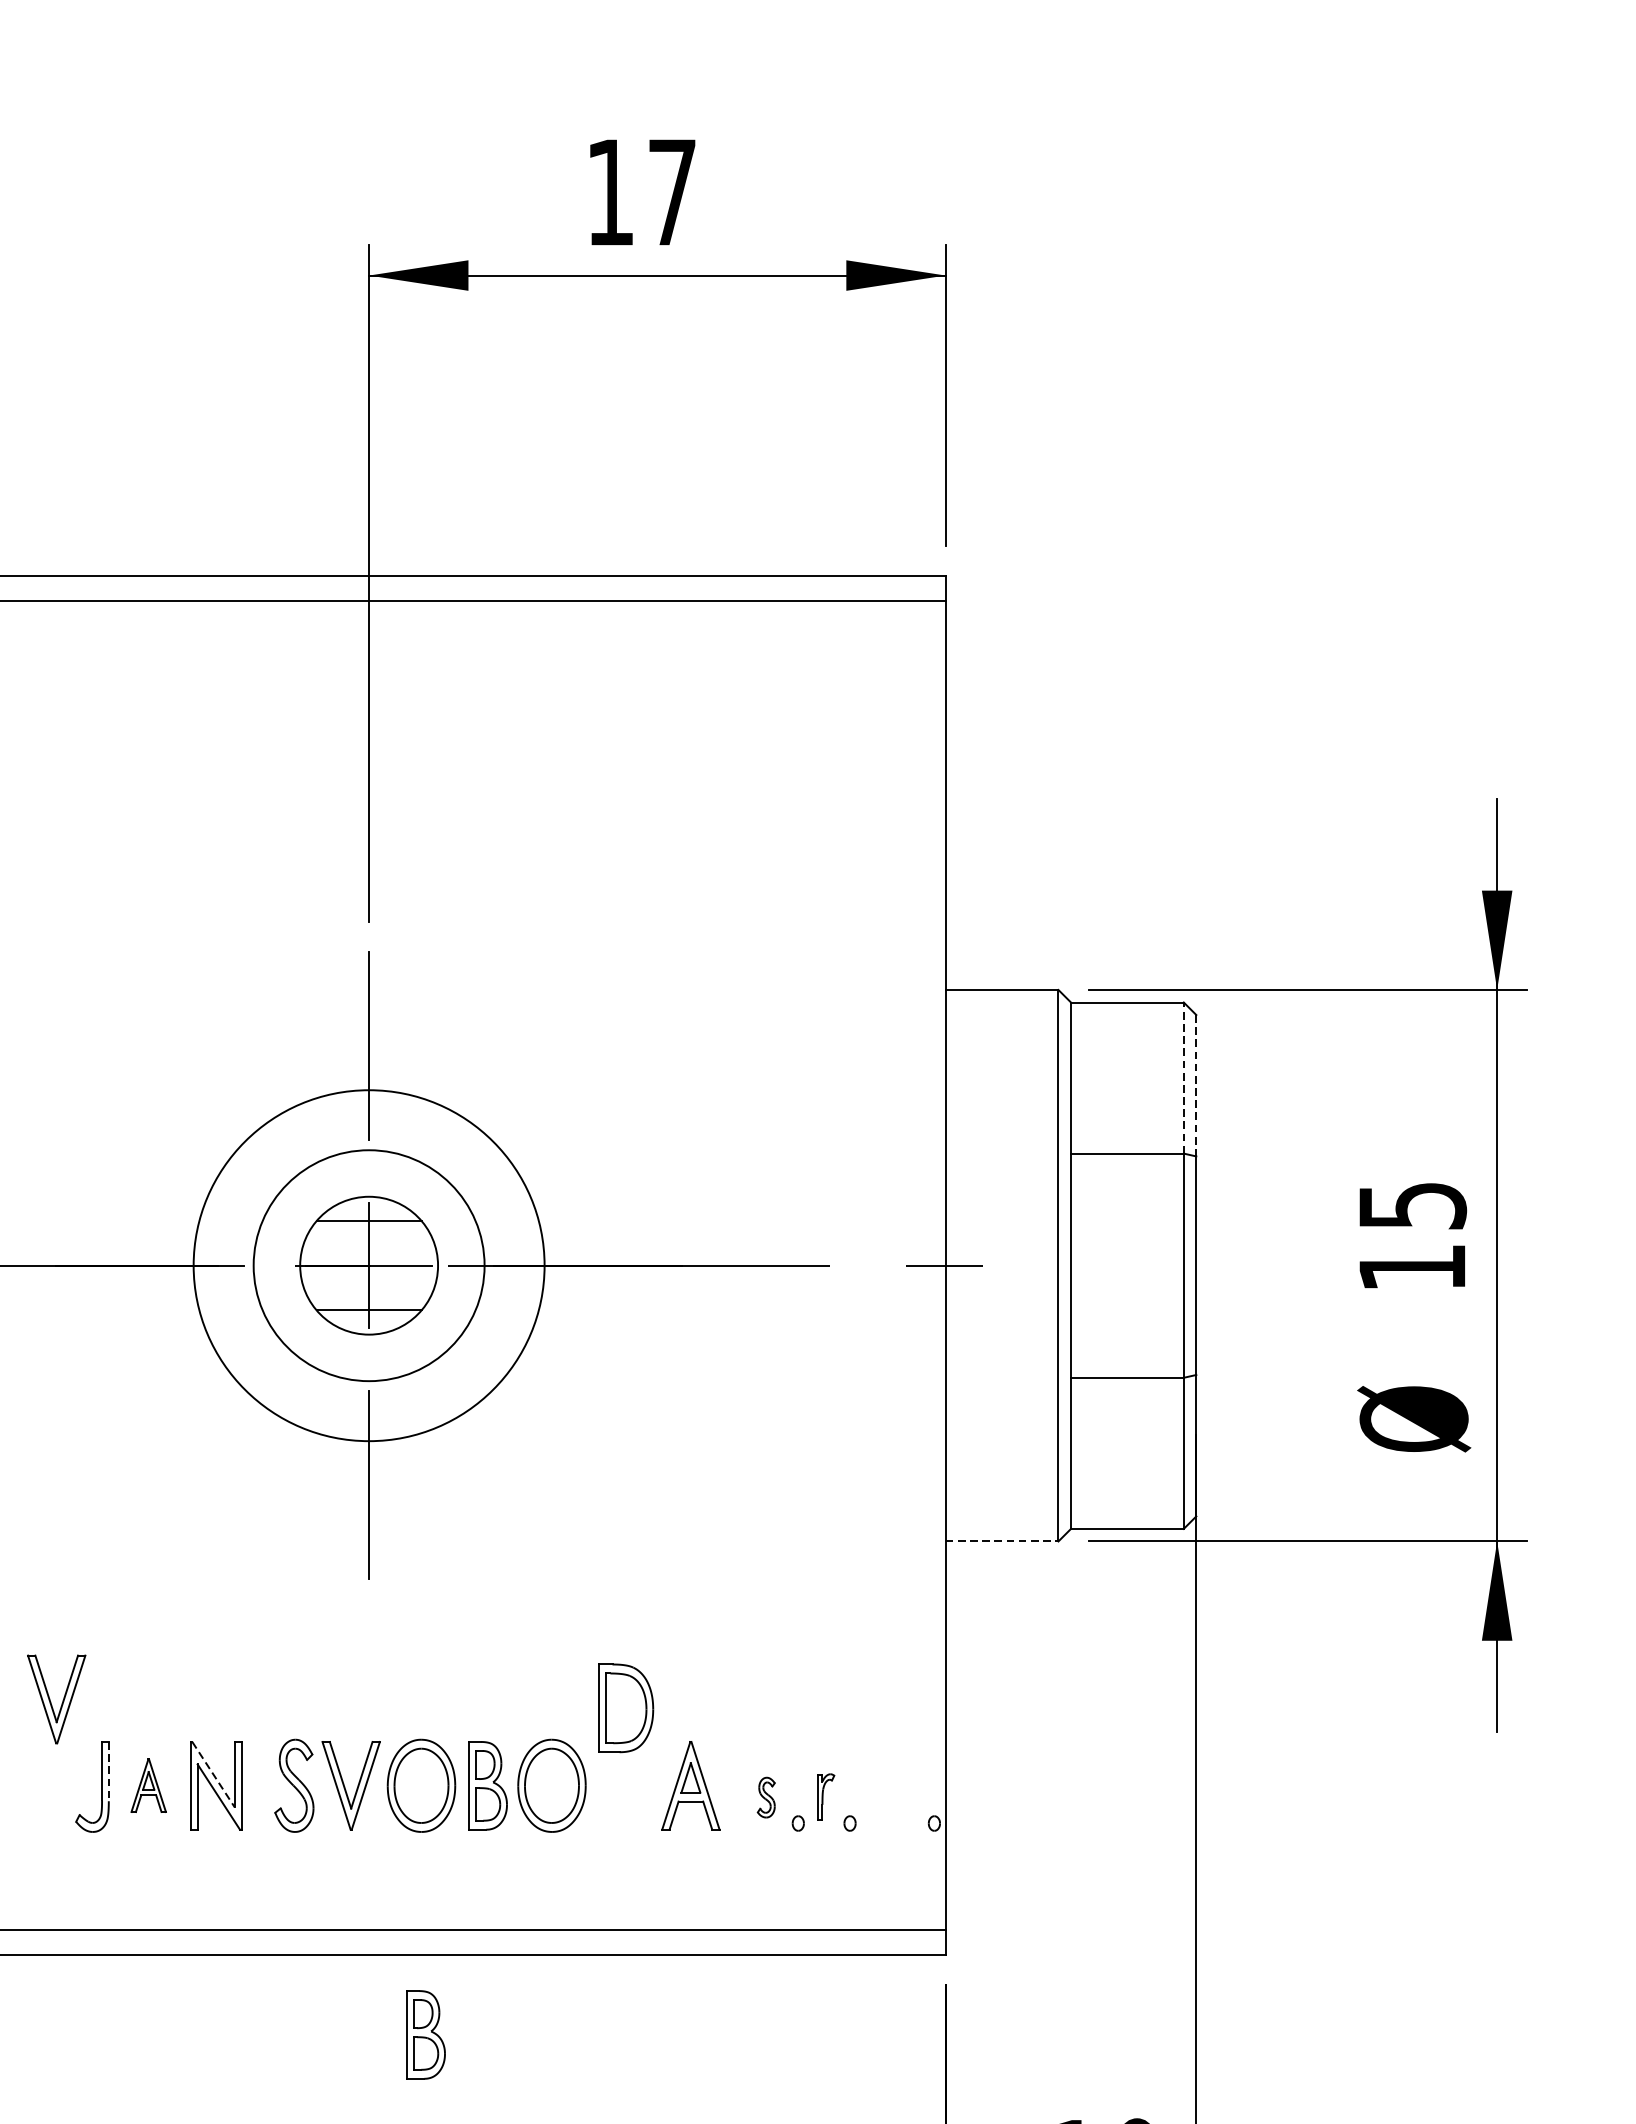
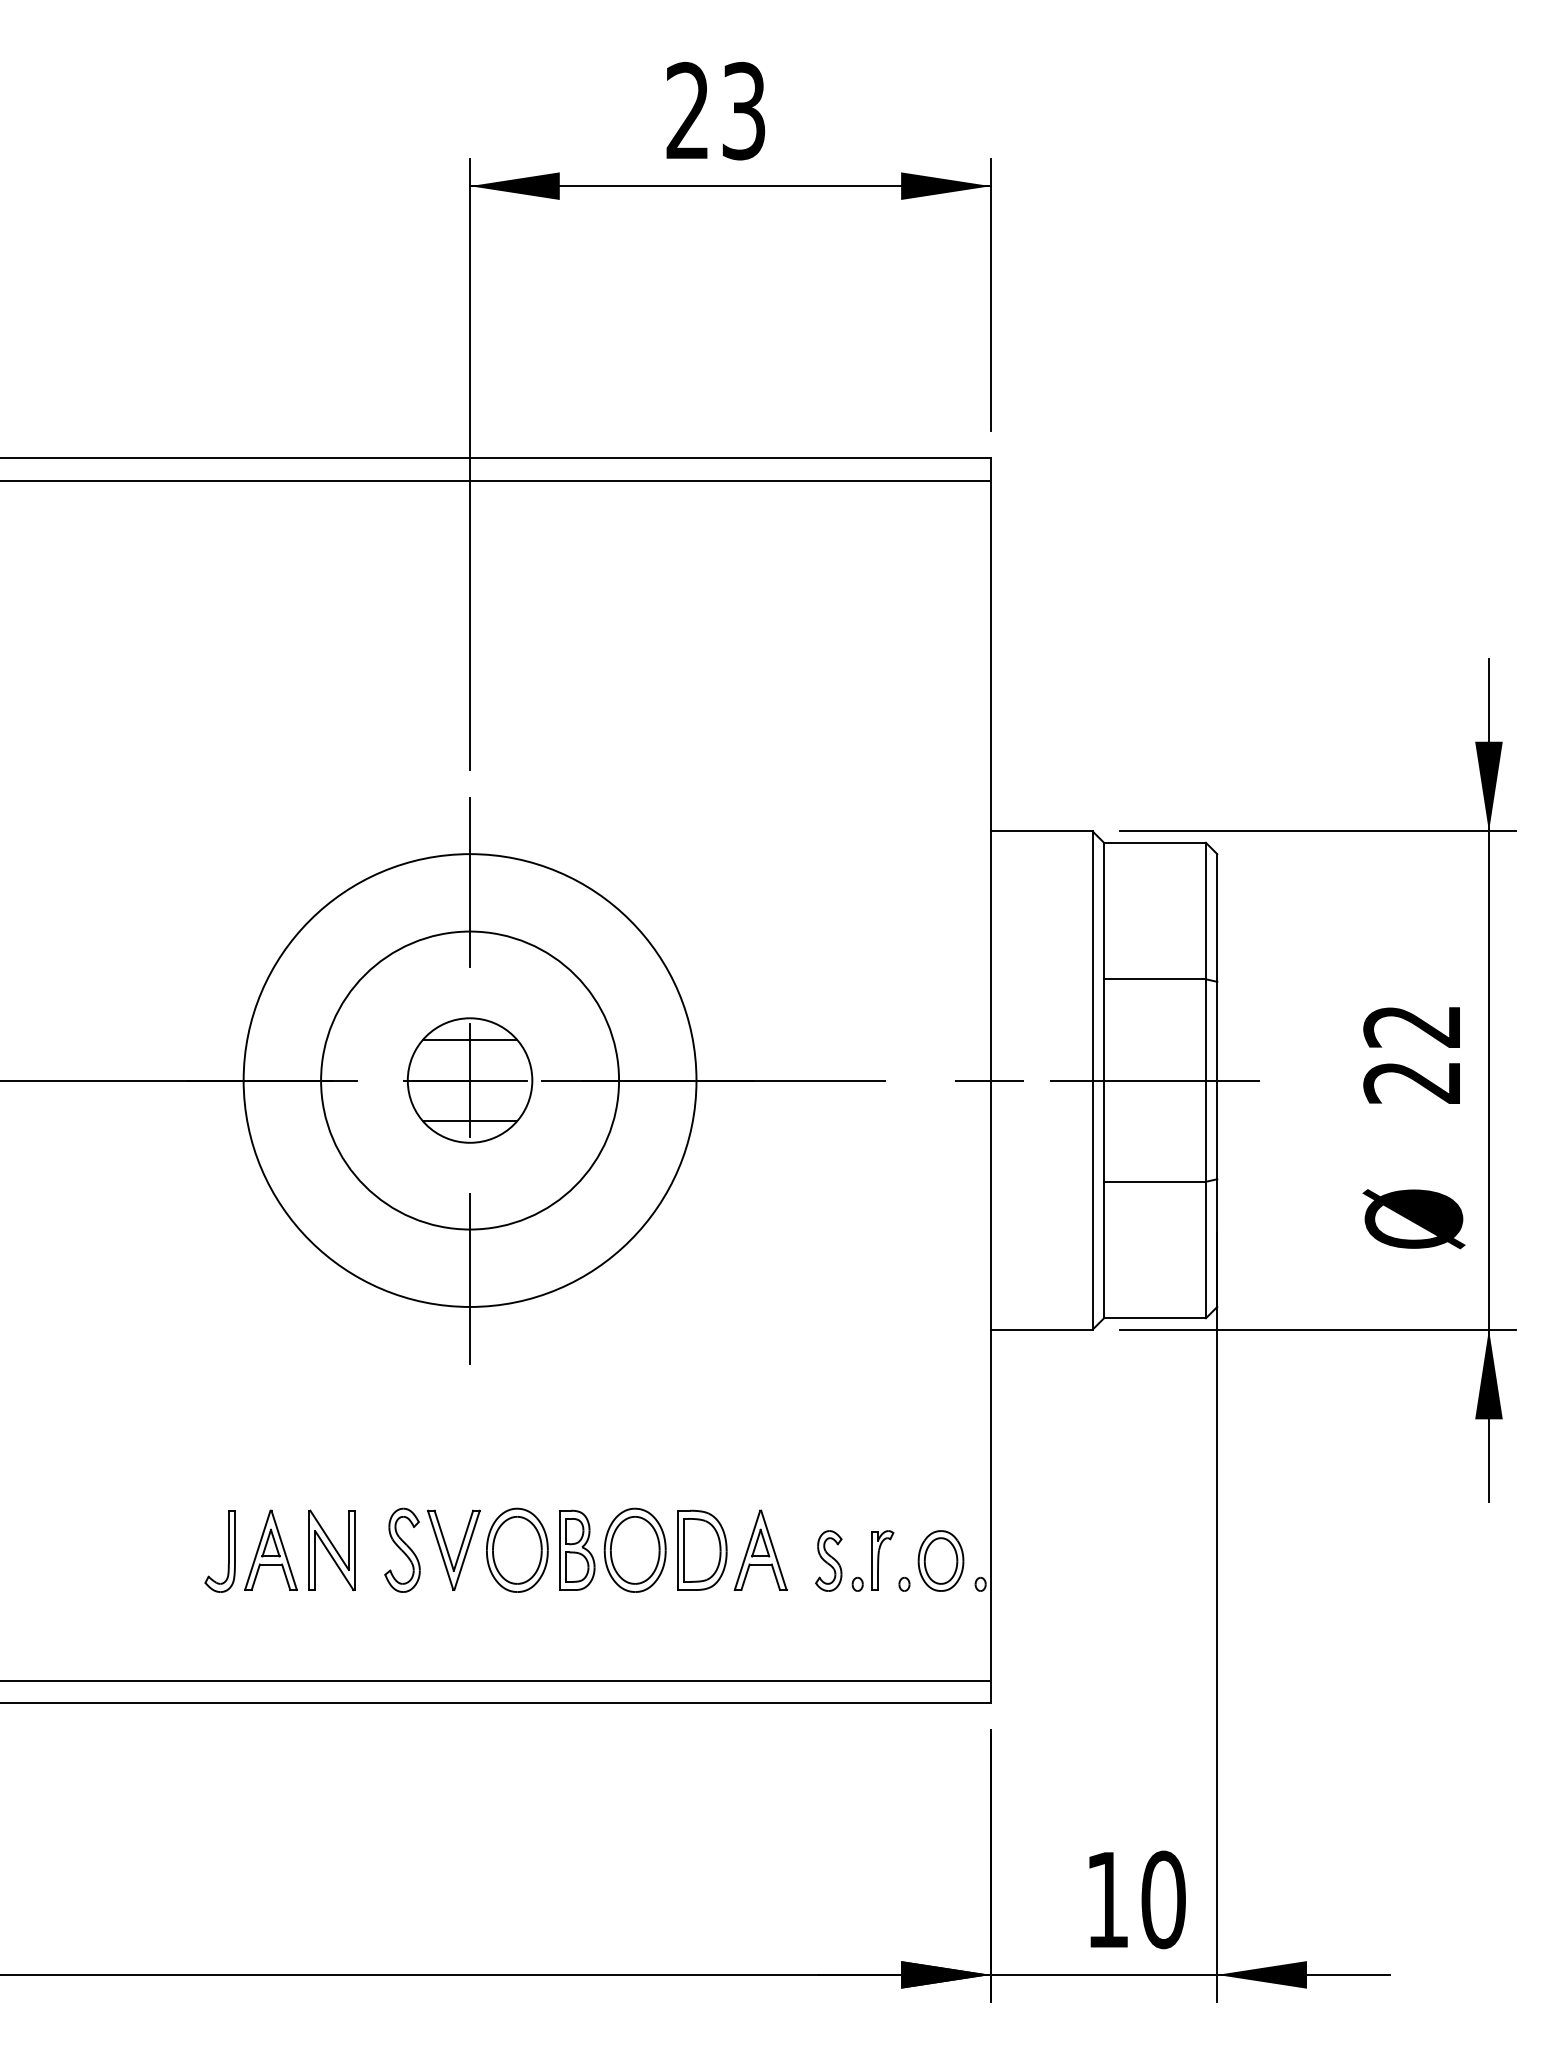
text: (640, 191) -> (715, 110), 17 -> 23
line: (1183, 1077) -> (1205, 910), dashed -> solid
line: (1196, 1085) -> (1217, 917), dashed -> solid
text: (1412, 1236) -> (1412, 1054), 15 -> 22
circle: (368, 1265) -> (469, 1080), size x1.43
circle: (369, 1265) -> (470, 1080), size x1.43
line: (1126, 1265) -> (1154, 1080), added
line: (1001, 1541) -> (1041, 1329), dashed -> solid
part: (56, 1698) -> (187, 1471), removed
part: (626, 1707) -> (702, 1549), moved
line: (108, 1771) -> (234, 1537), dashed -> solid
line: (213, 1774) -> (329, 1540), dashed -> solid
part: (148, 1784) -> (270, 1549), size x1.67
part: (765, 1797) -> (828, 1560), size x1.67
part: (825, 1797) -> (882, 1560), size x1.43
part: (889, 1797) -> (940, 1560), added
part: (426, 2033) -> (521, 1774), removed

